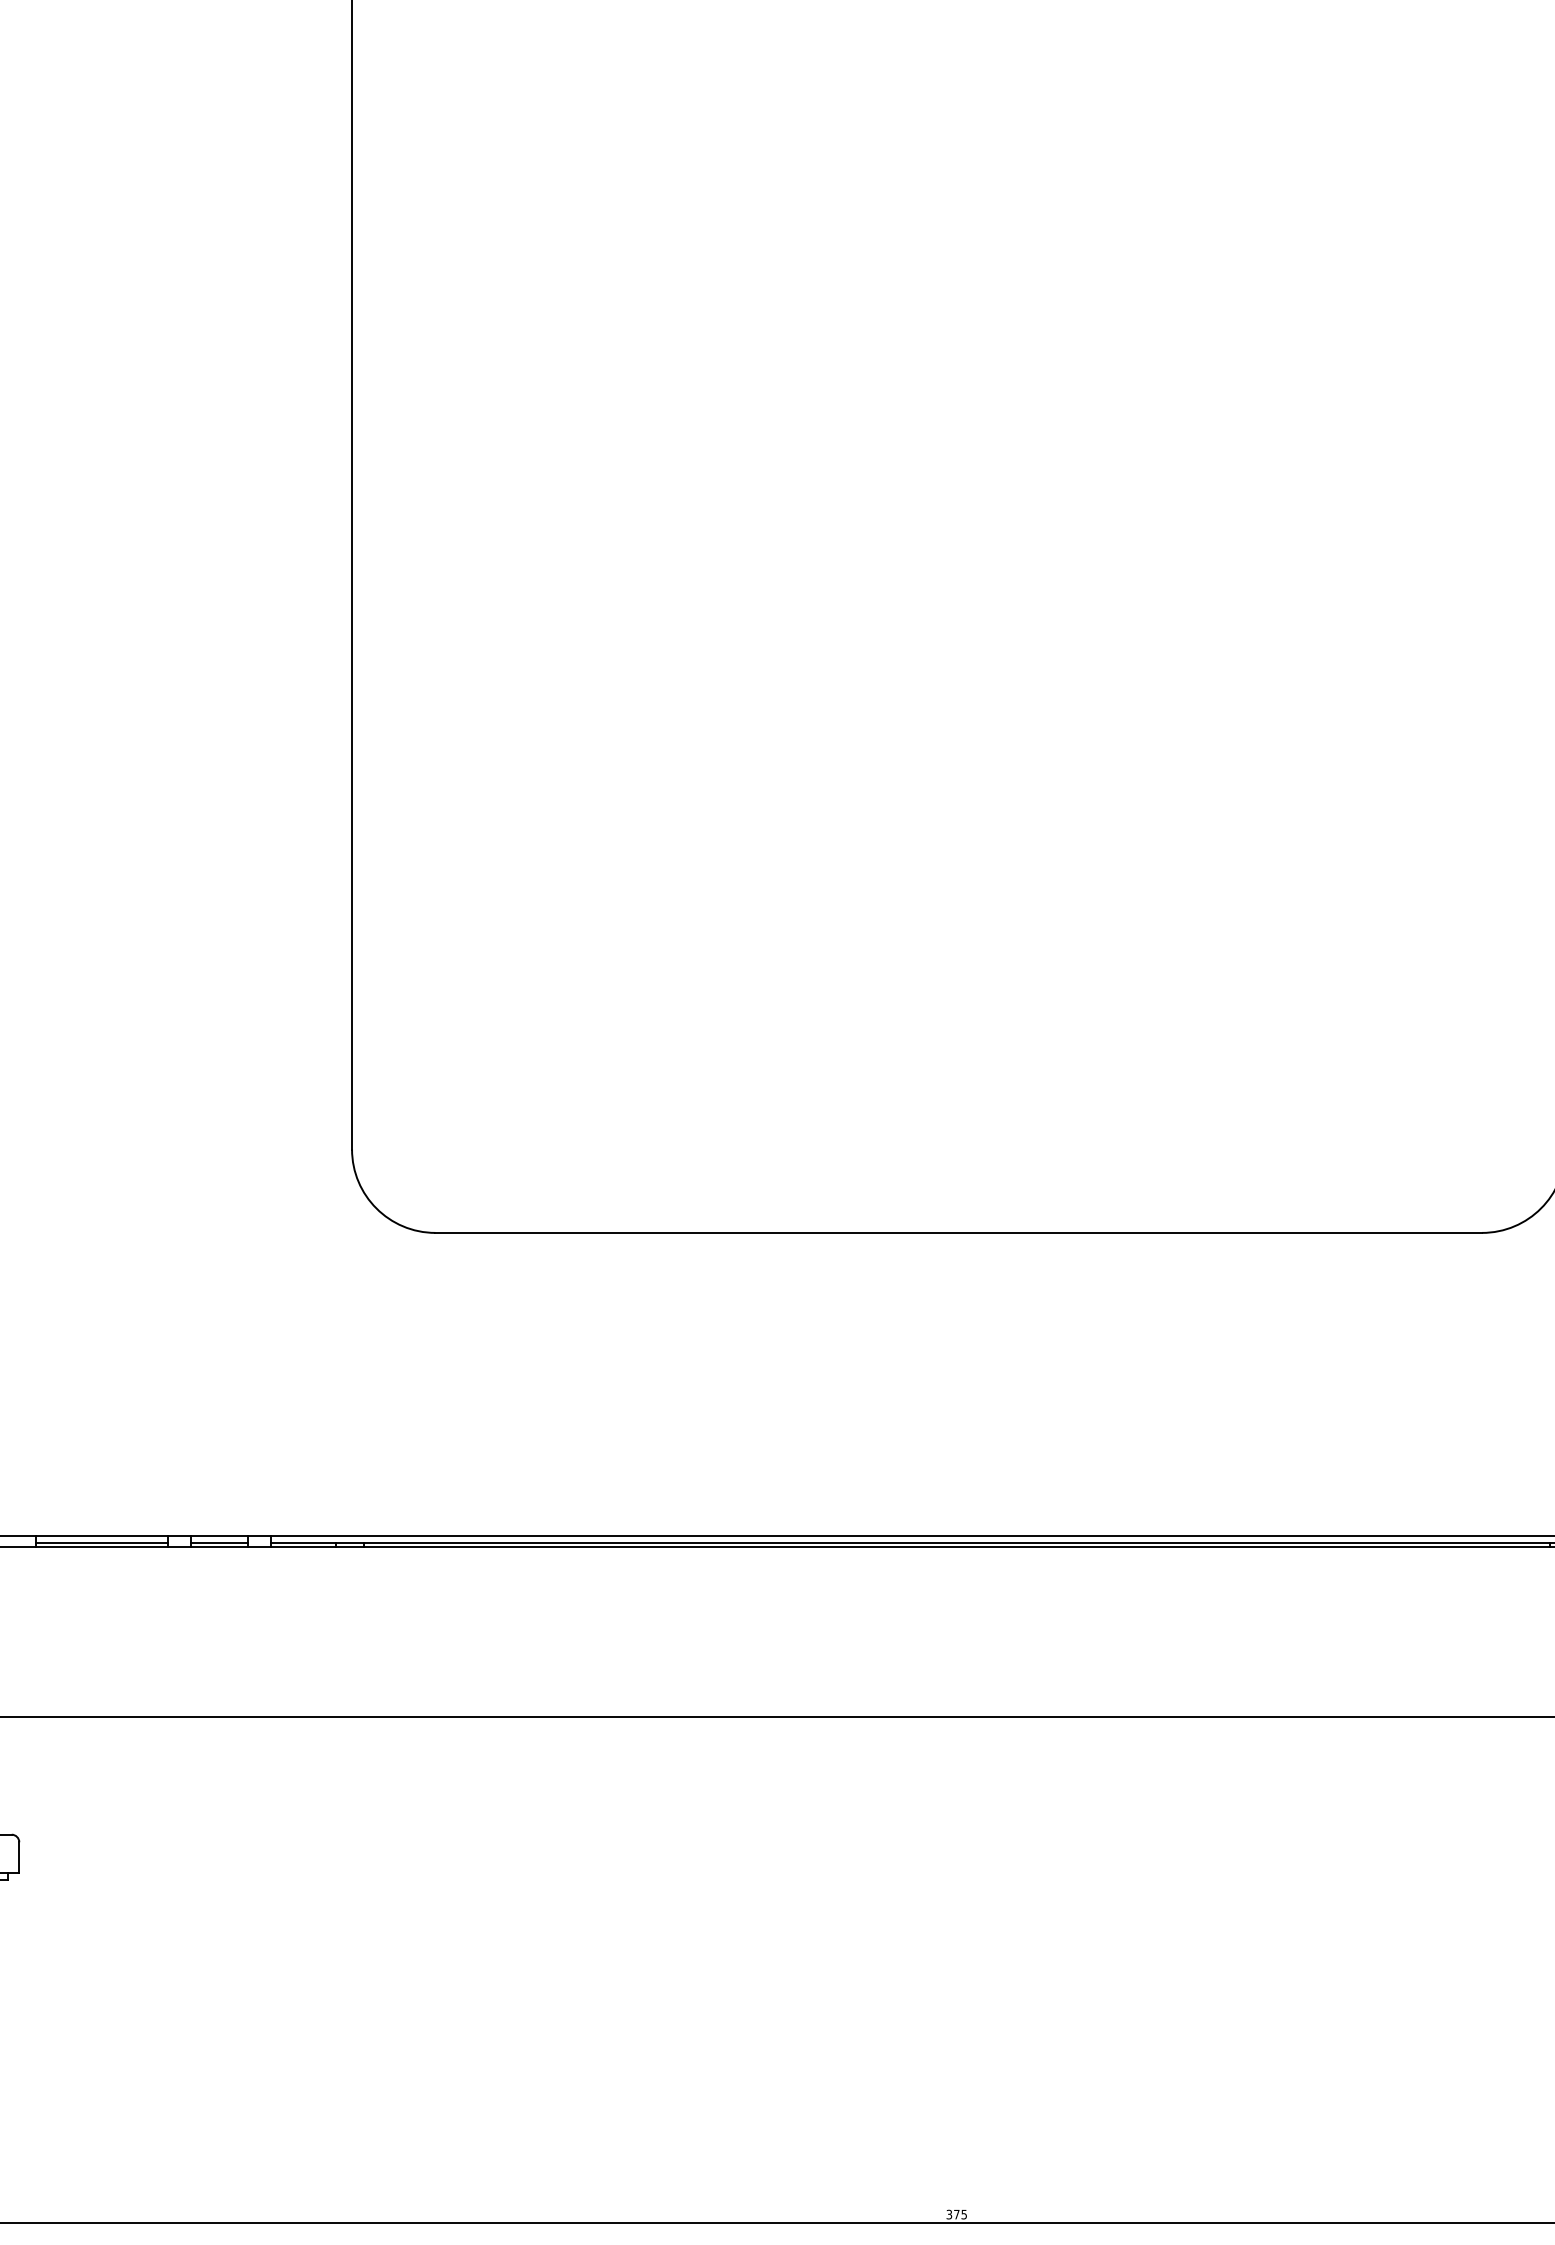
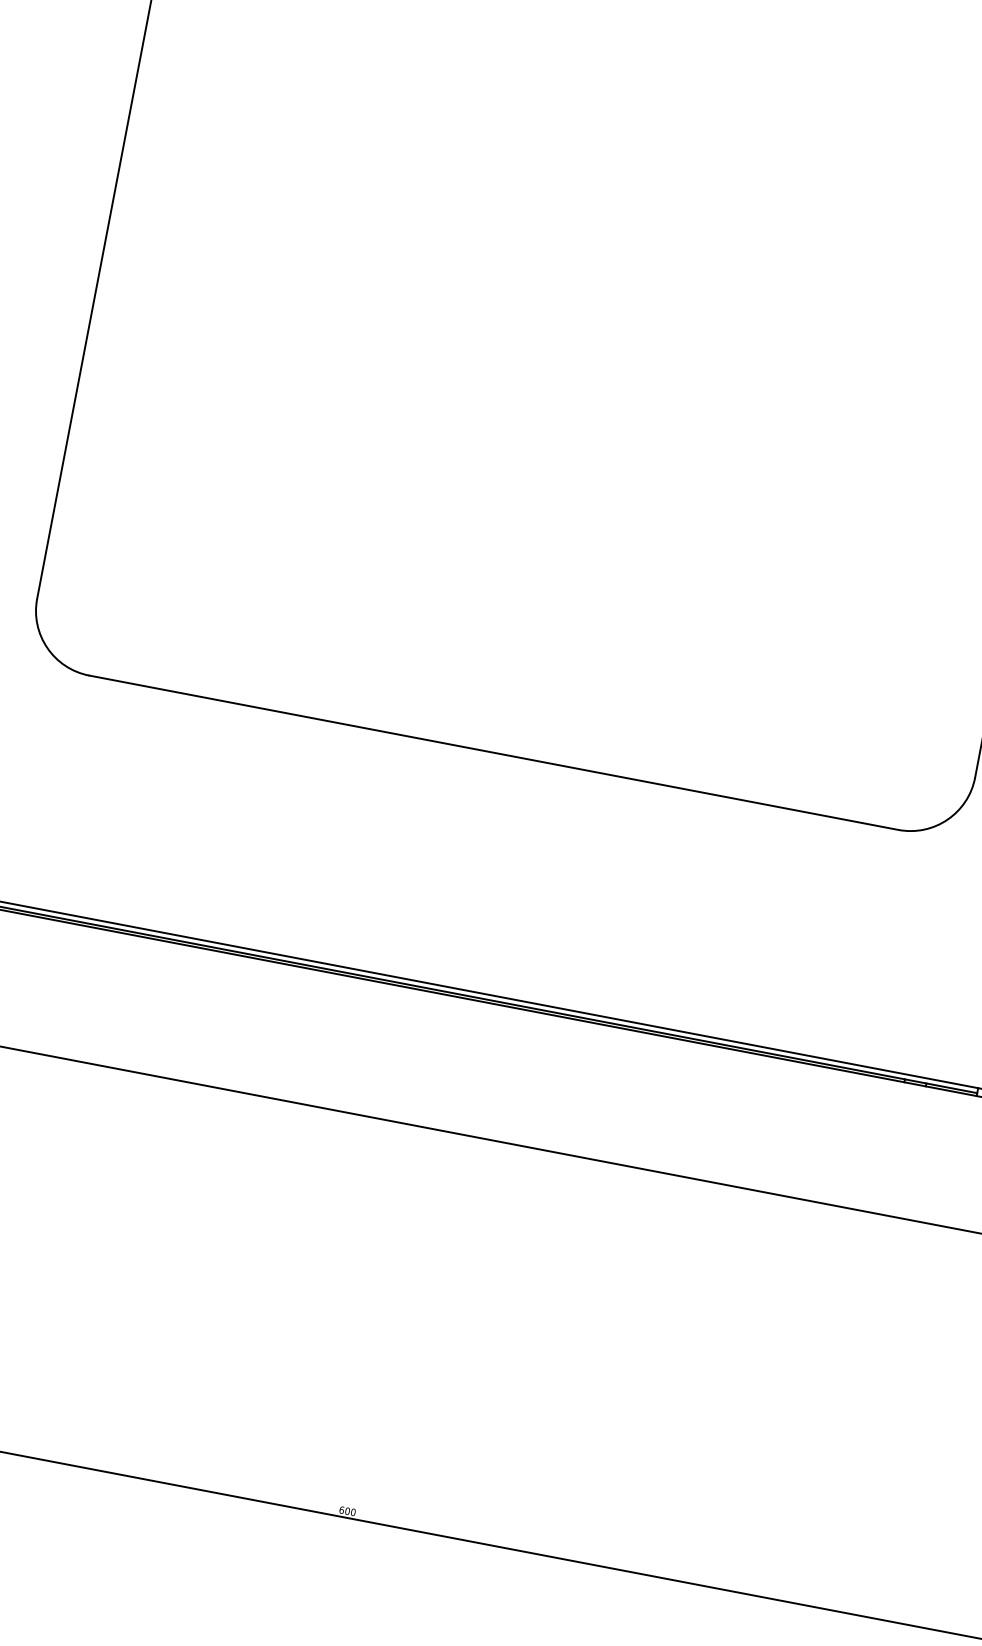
text: (956, 2214) -> (347, 1511), 375 -> 600

